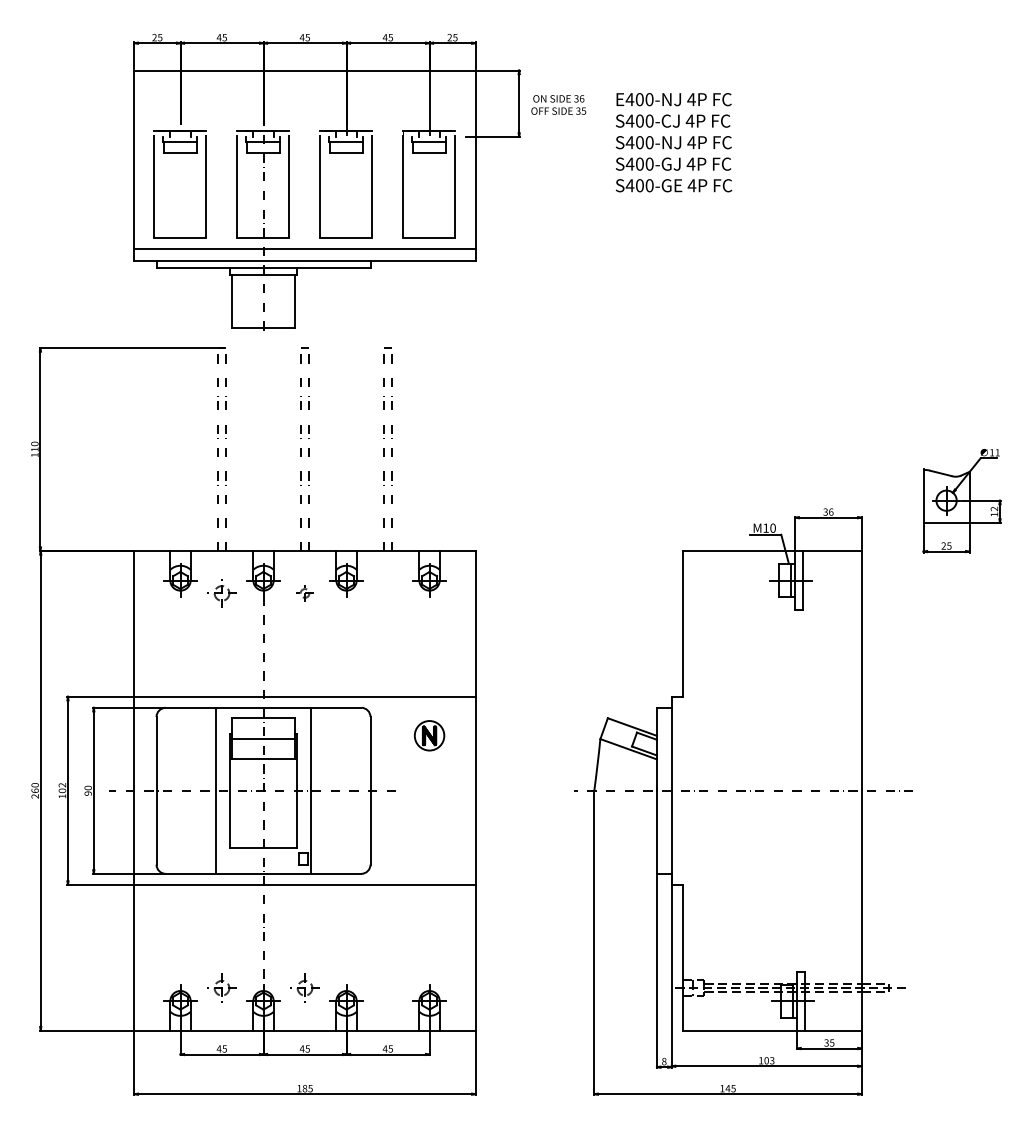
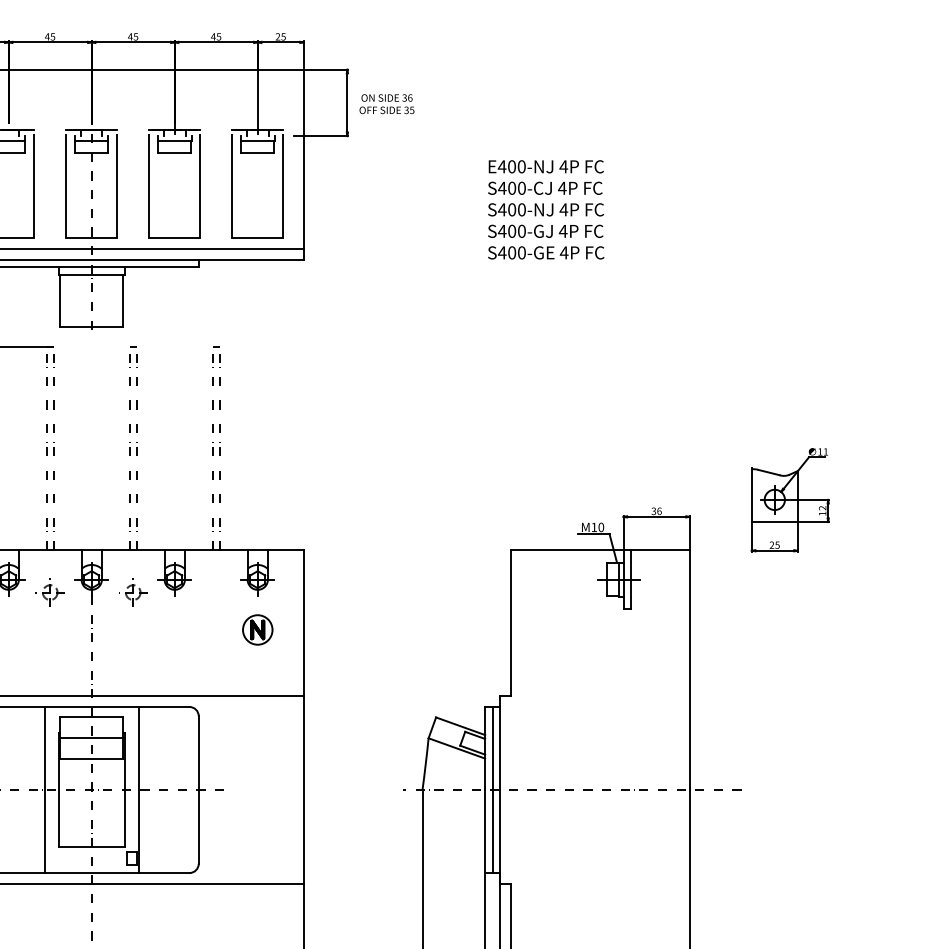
text: (673, 142) -> (545, 209), moved
part: (304, 593) -> (132, 592), size x1.67
part: (429, 735) -> (257, 629), moved
line: (664, 790) -> (492, 789), added

